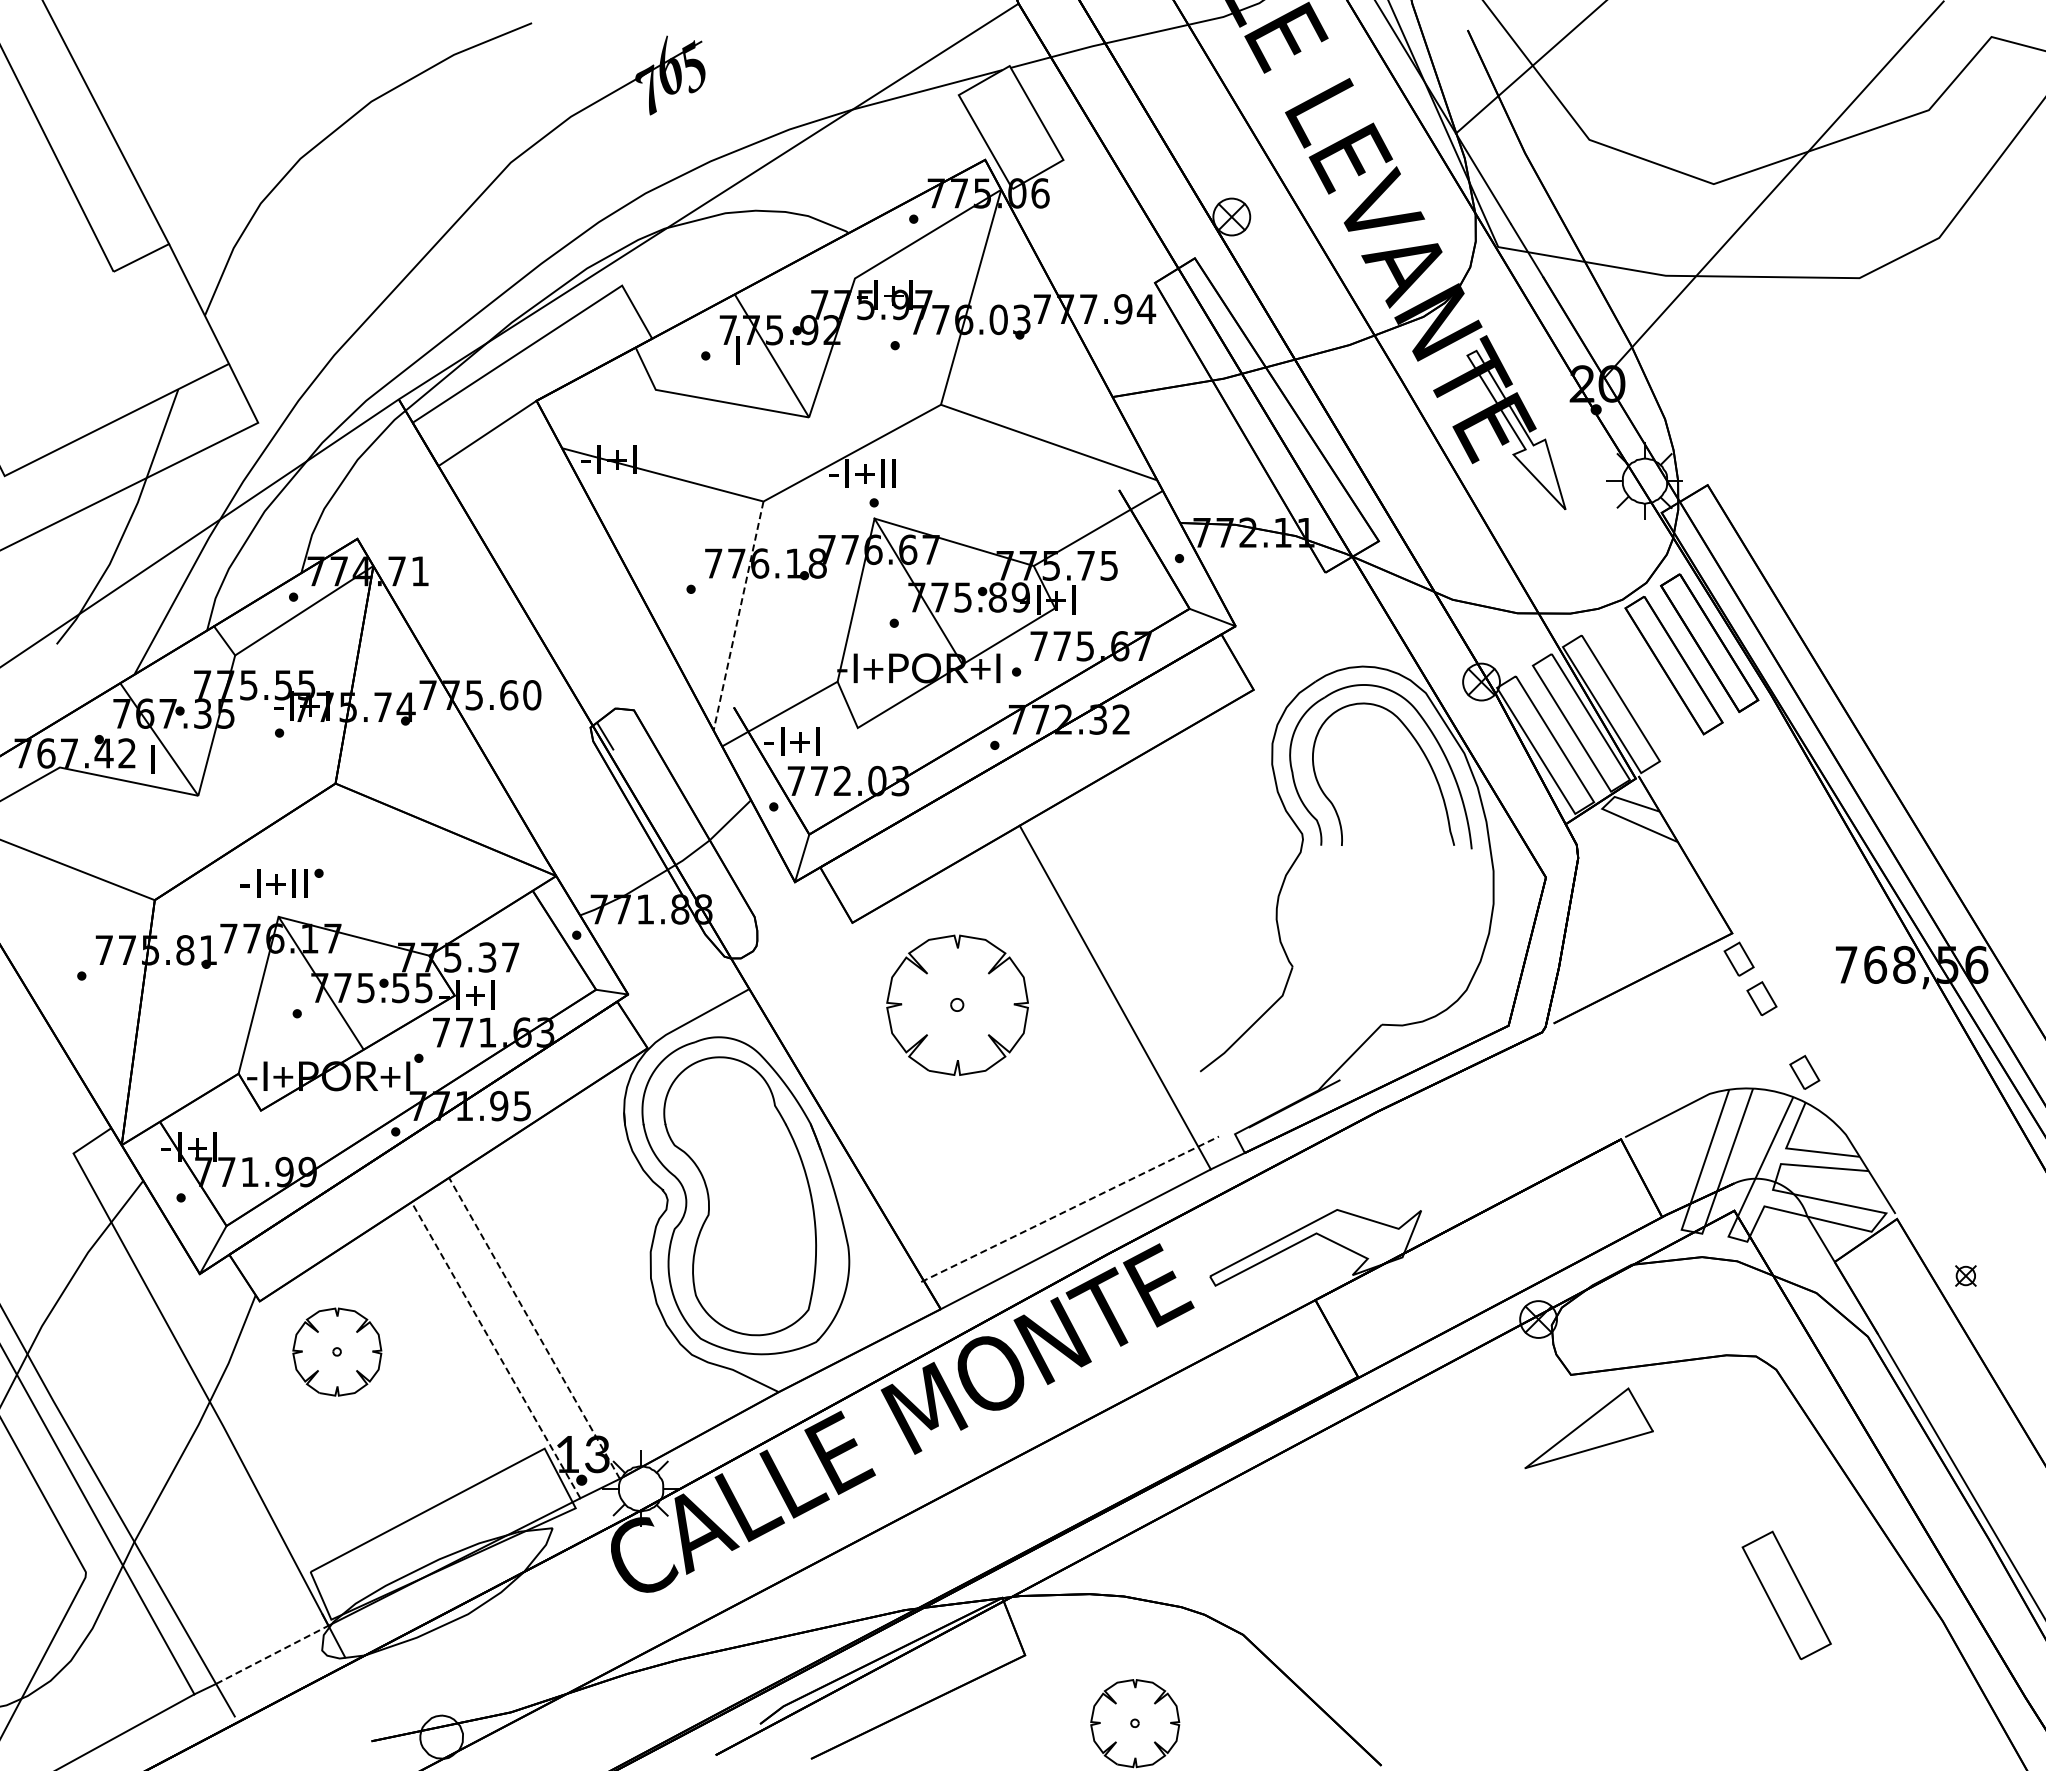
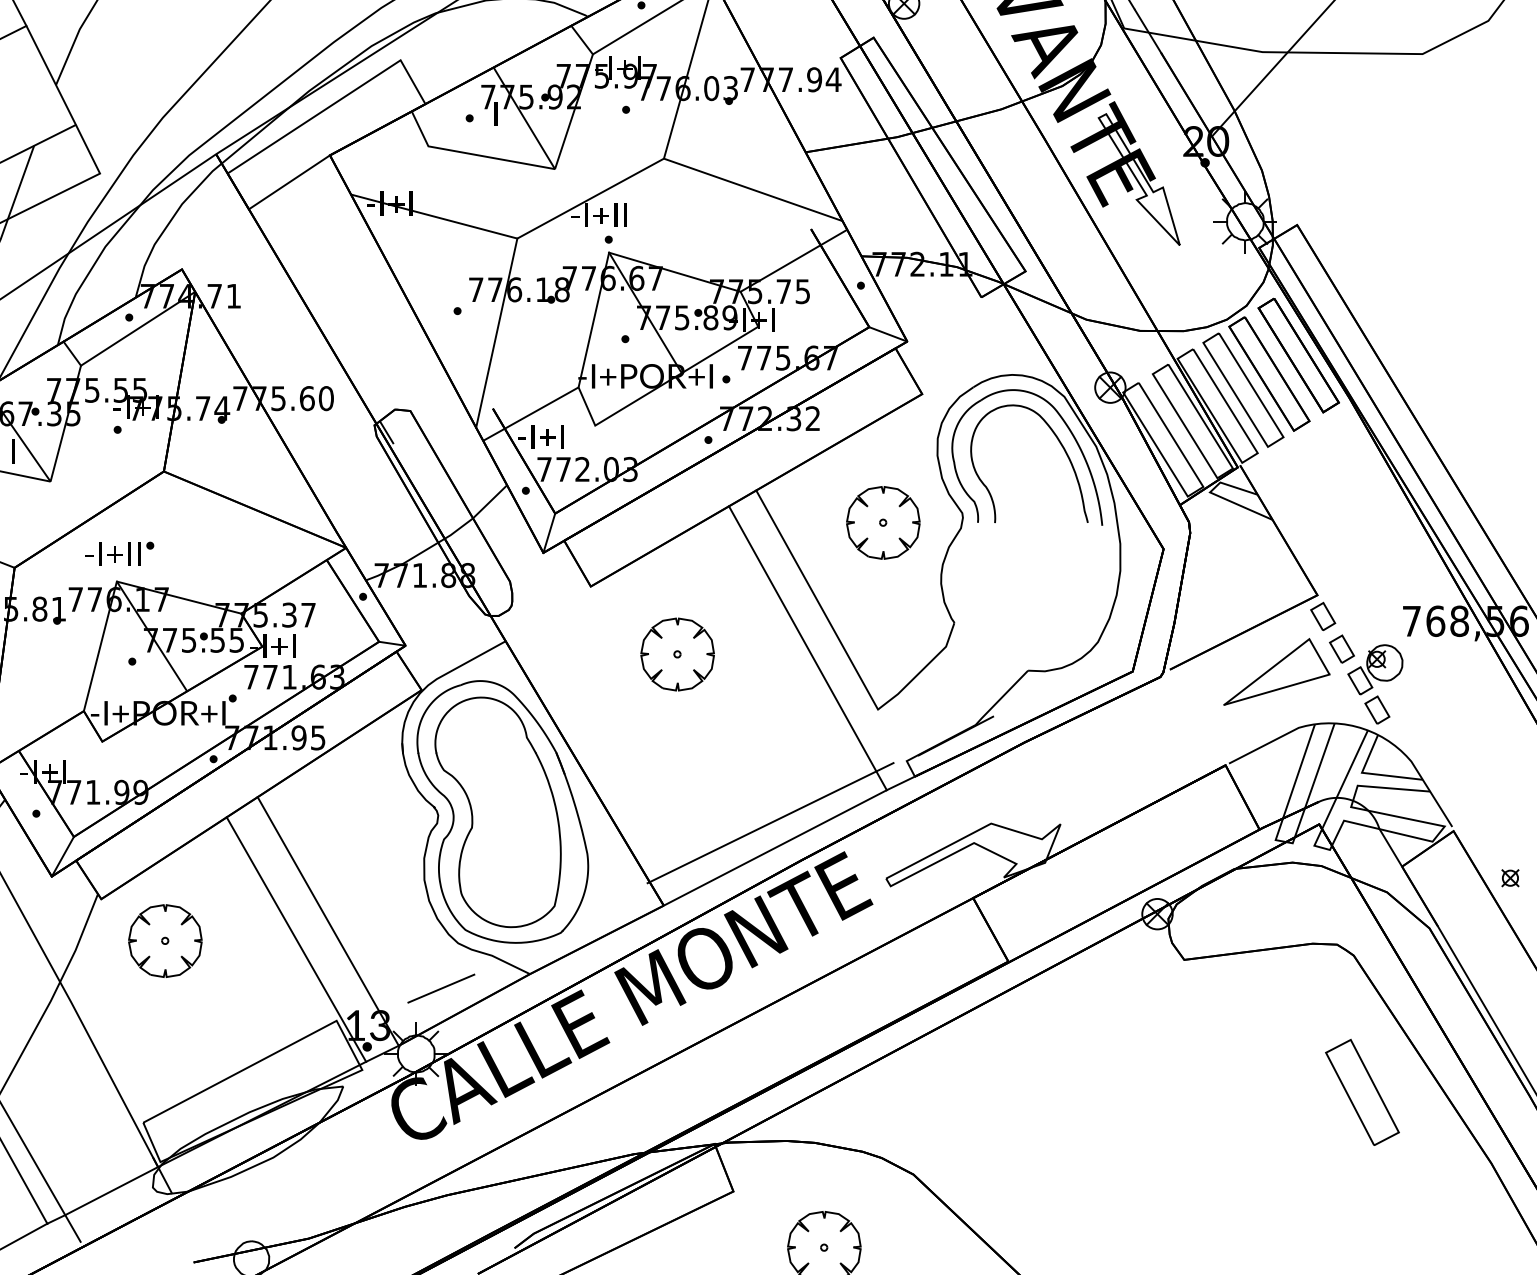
line: (841, 260) -> (581, 39), added
line: (738, 616) -> (496, 333), dashed -> solid
part: (1642, 684) -> (1243, 389), added
part: (1206, 845) -> (883, 522), added
line: (1126, 938) -> (817, 599), added
part: (957, 1004) -> (677, 653), size x0.62
part: (1802, 1023) -> (1375, 669), added
line: (1070, 1209) -> (770, 823), dashed -> solid
line: (534, 1327) -> (328, 920), dashed -> solid
line: (495, 1349) -> (296, 938), dashed -> solid
line: (671, 1409) -> (441, 988), added
part: (1588, 1428) -> (1276, 672), moved
part: (1786, 1595) -> (1362, 1092), moved
line: (272, 1654) -> (111, 1190), dashed -> solid

